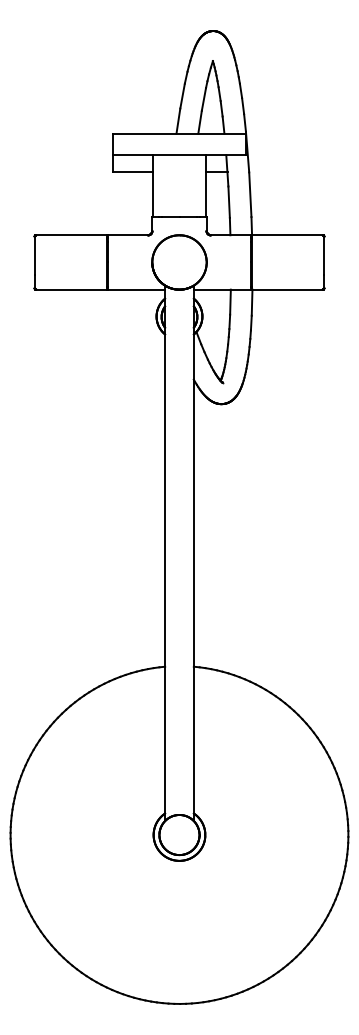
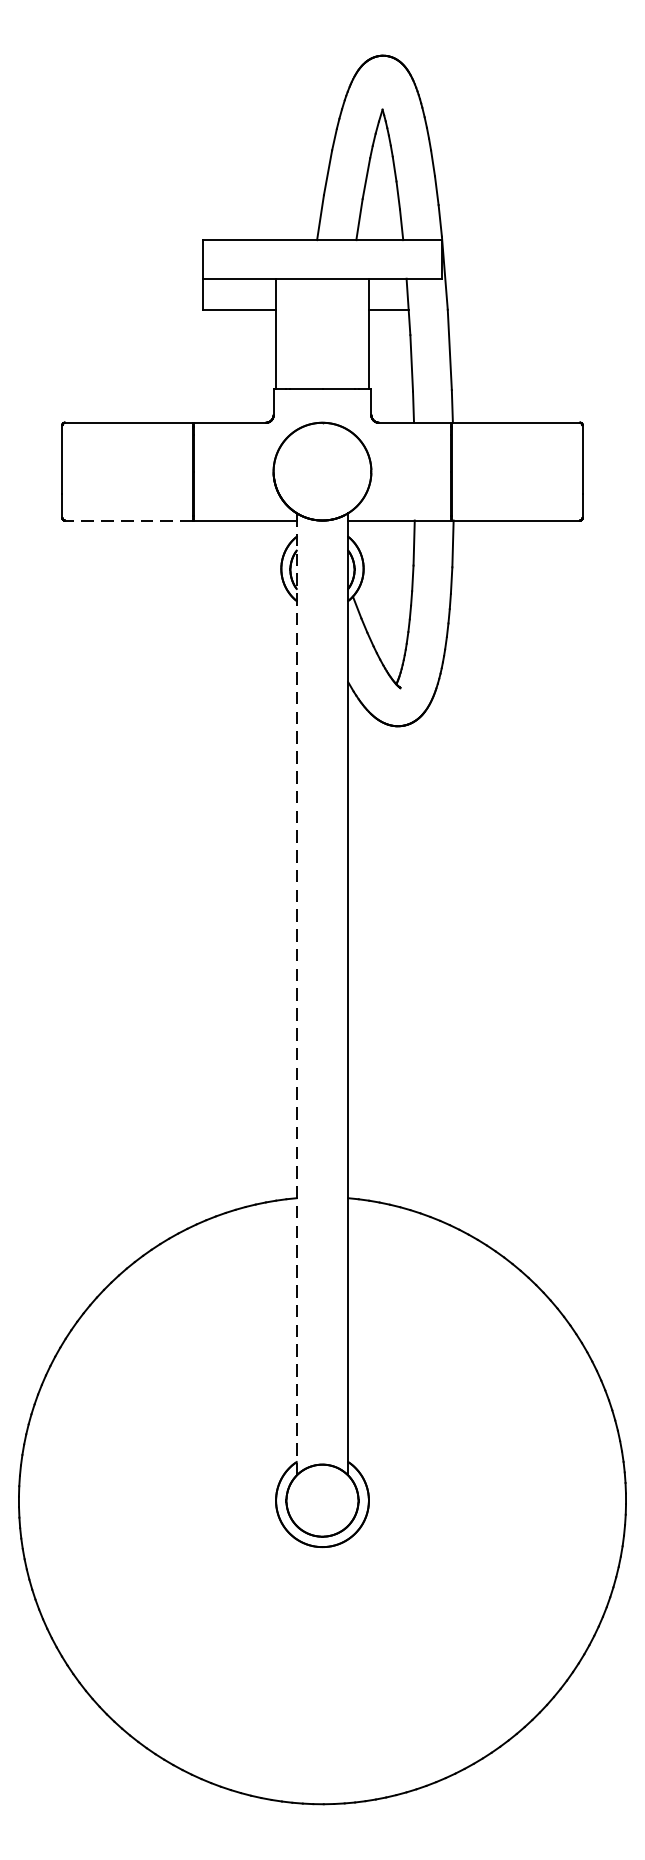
line: (71, 289) -> (128, 520), solid -> dashed
line: (165, 553) -> (297, 994), solid -> dashed

